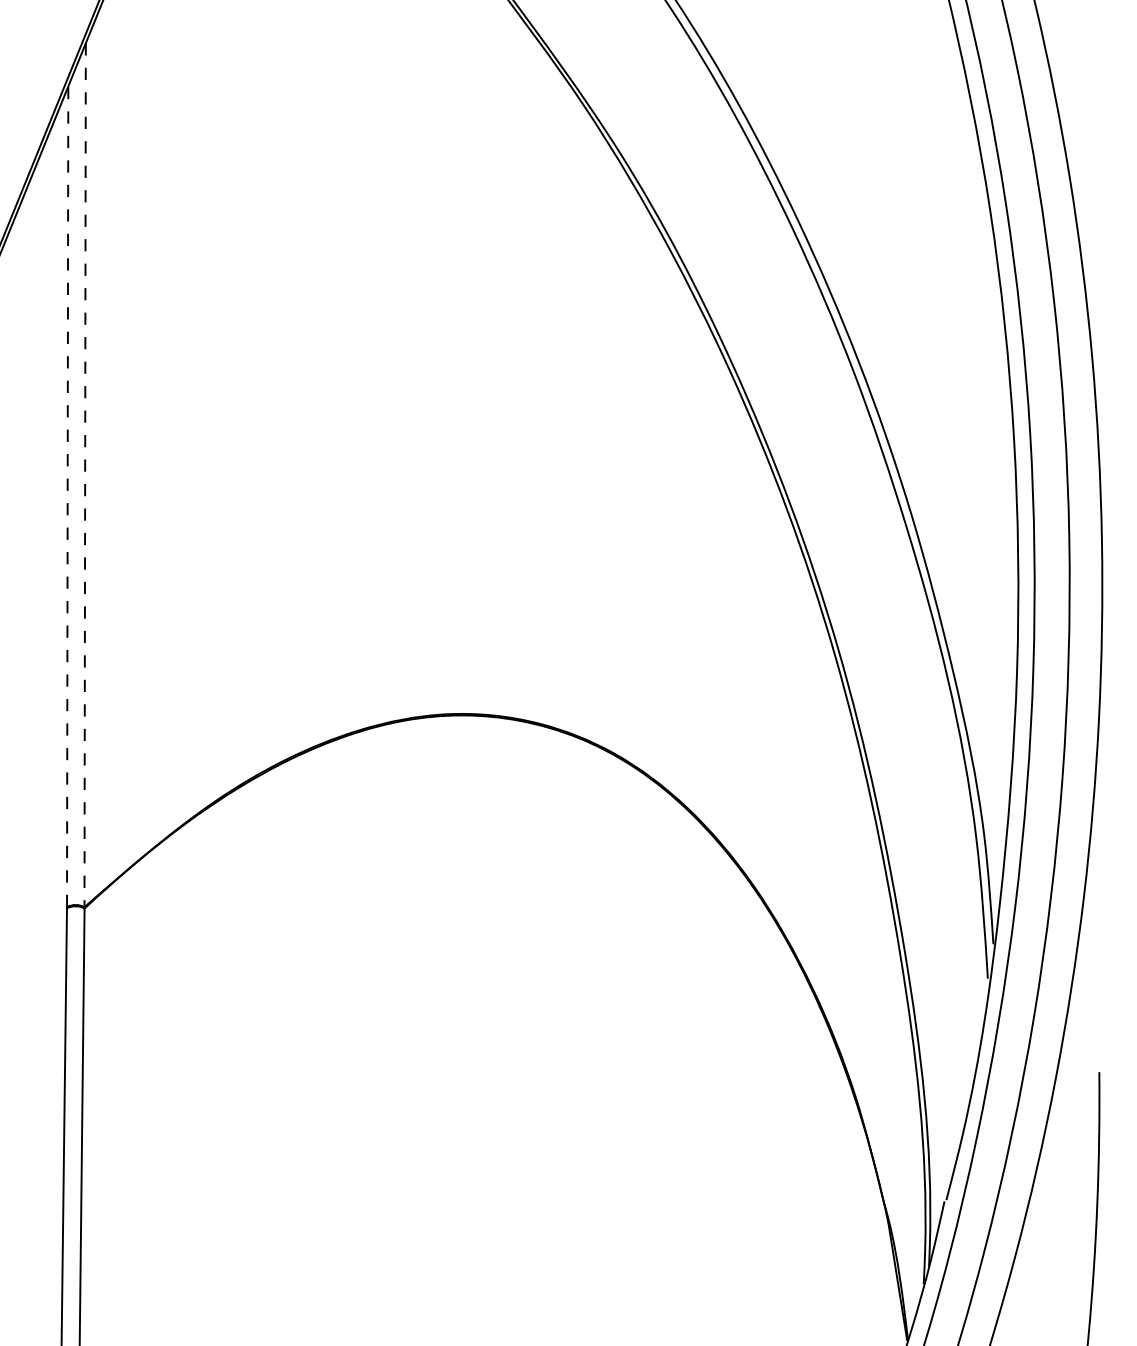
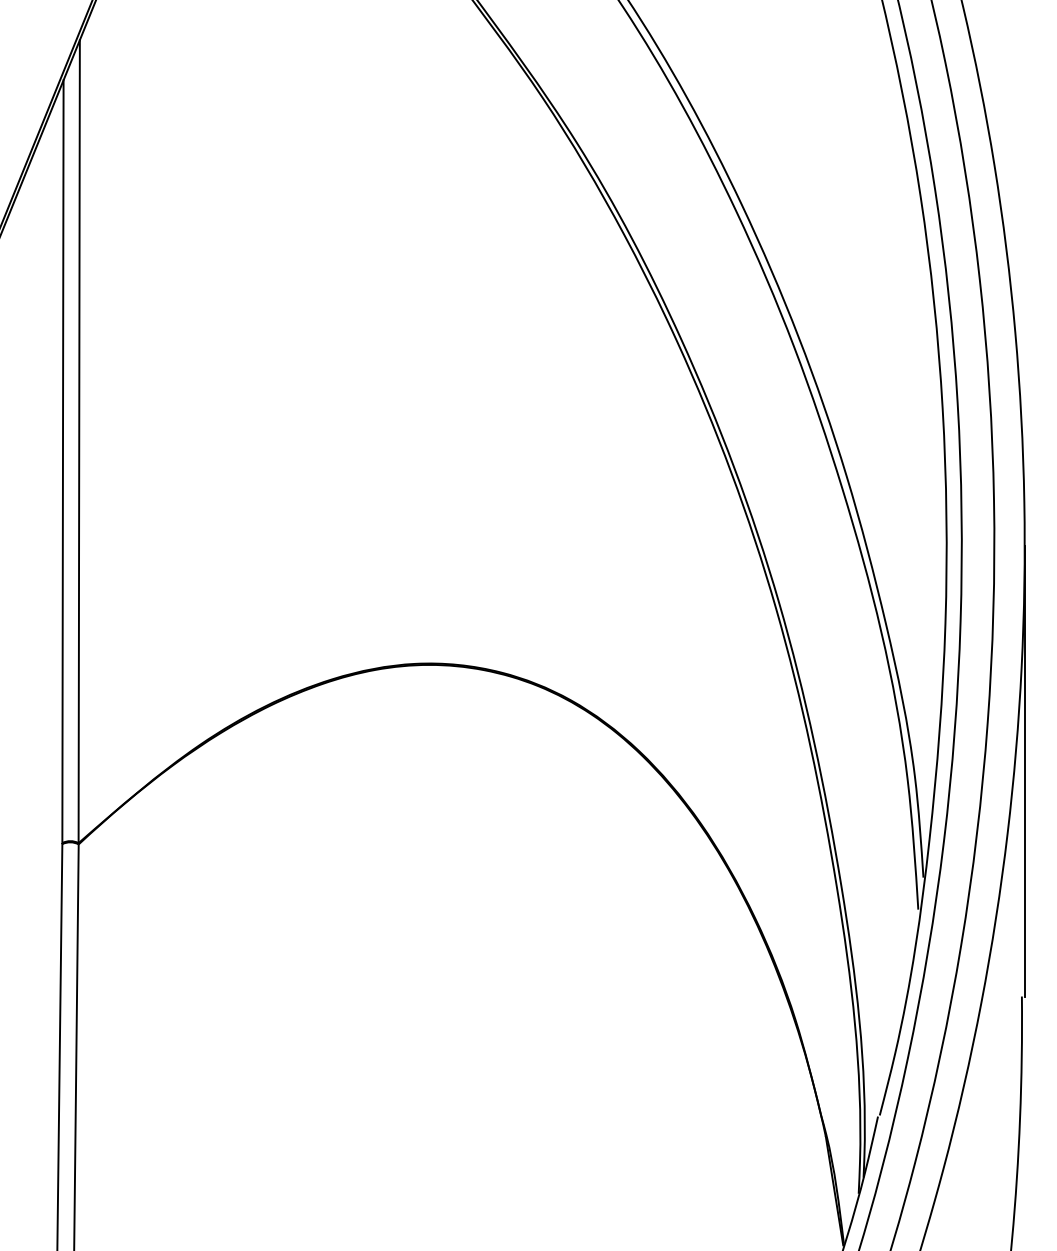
line: (85, 475) -> (79, 441), dashed -> solid
line: (67, 496) -> (62, 461), dashed -> solid
line: (1102, 829) -> (1024, 770), added

